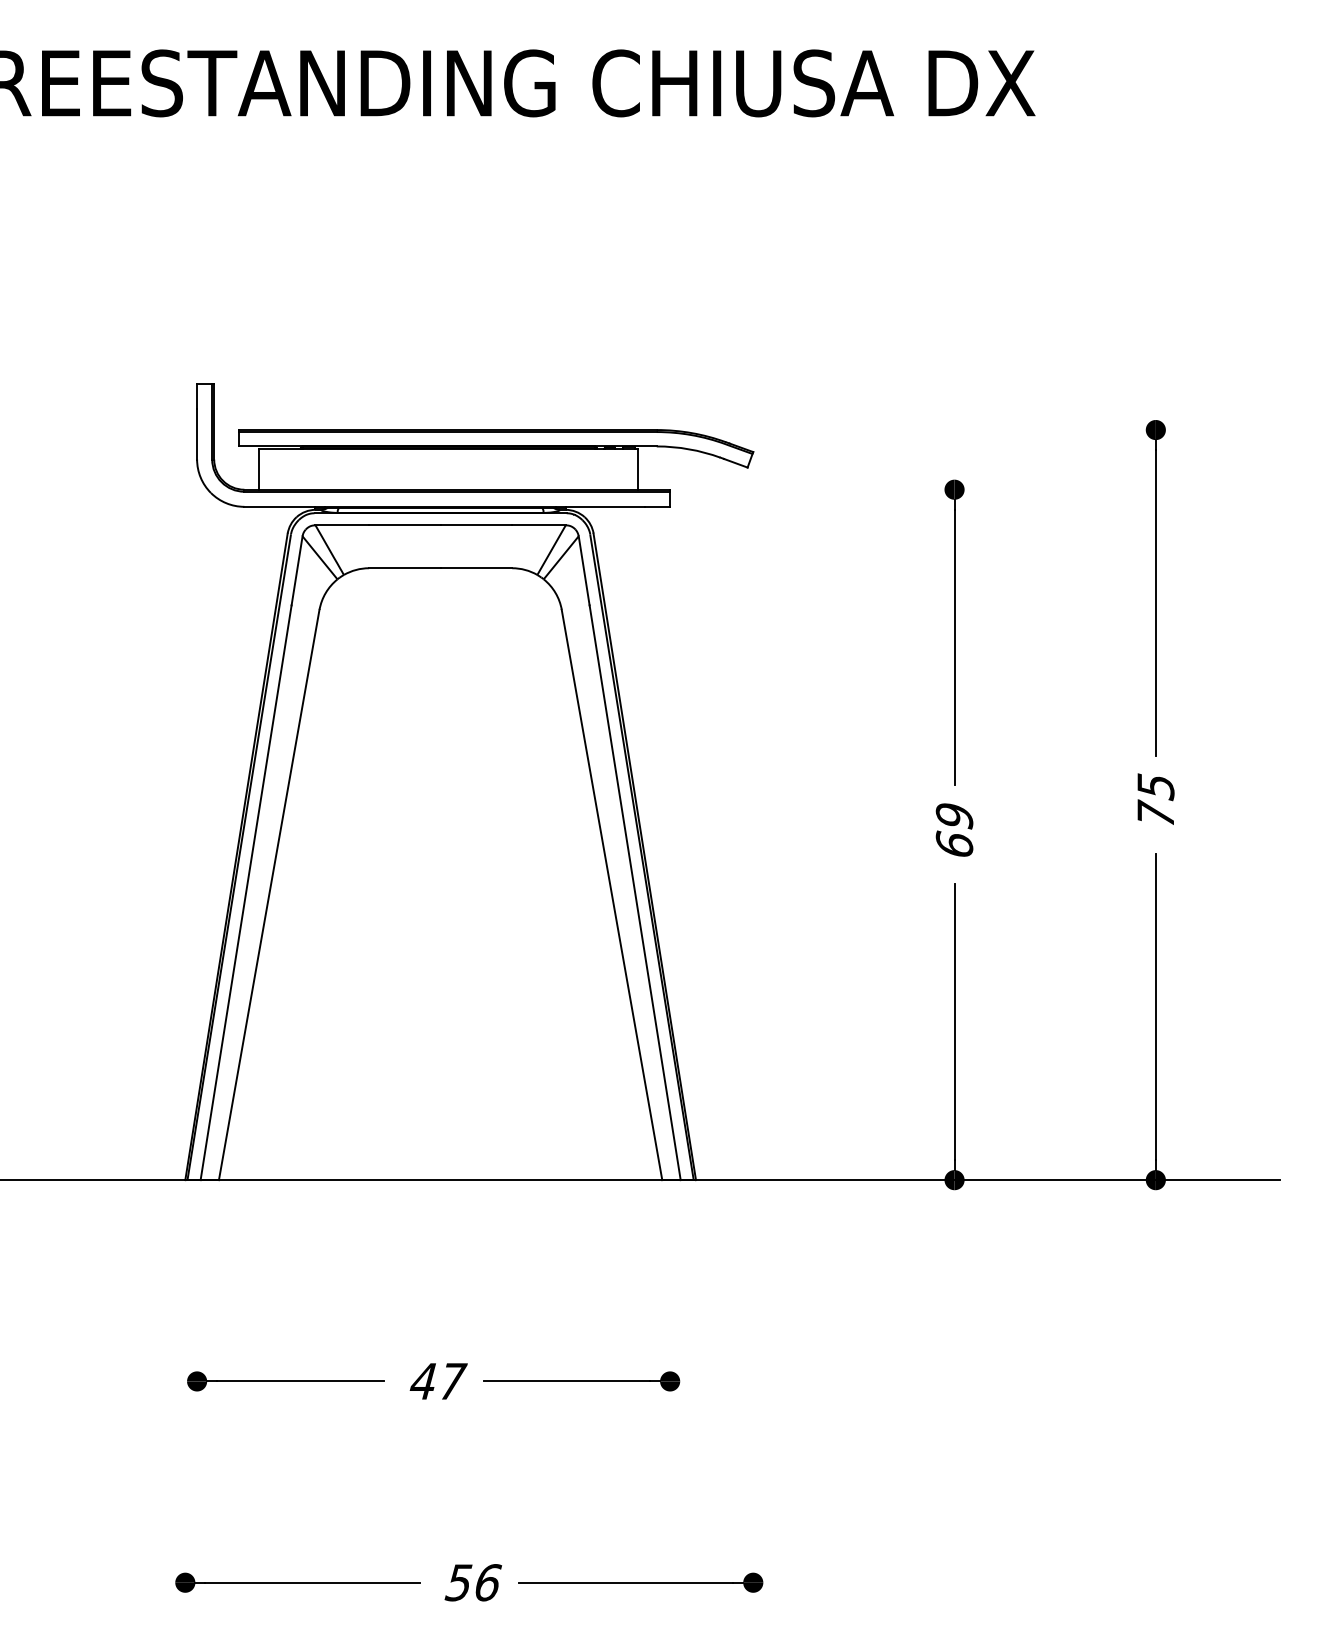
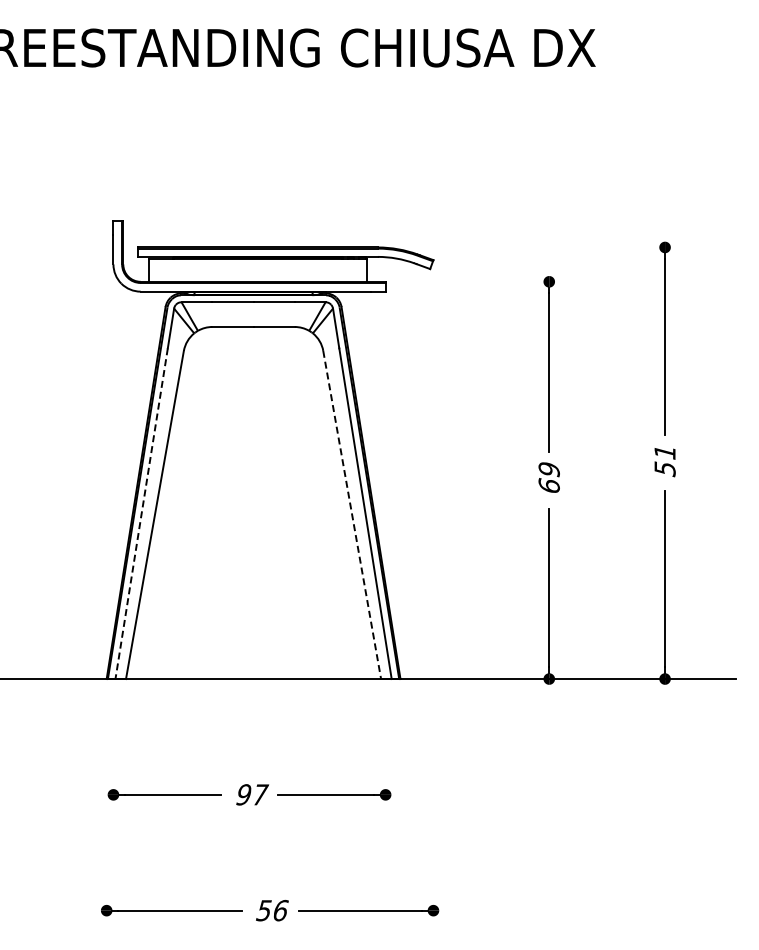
text: (1154, 802) -> (664, 461), 75 -> 51
line: (245, 894) -> (141, 514), solid -> dashed
line: (612, 894) -> (352, 514), solid -> dashed
text: (423, 1380) -> (243, 794), 47 -> 97

